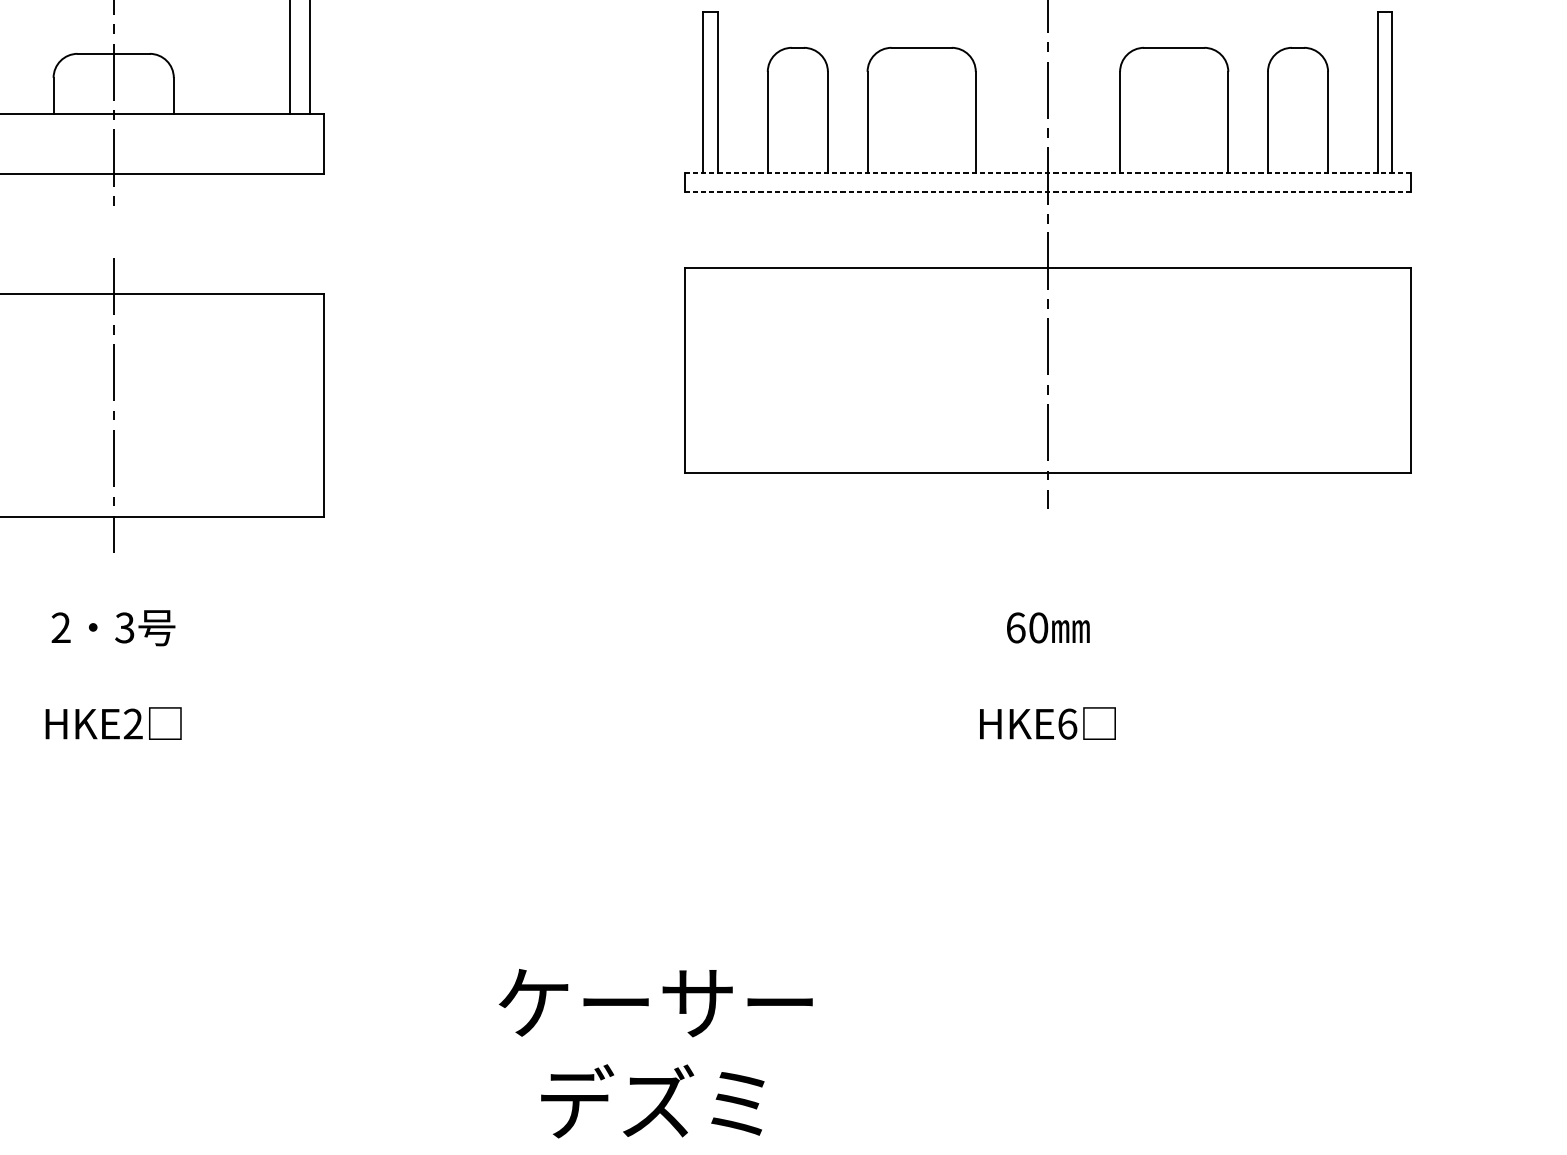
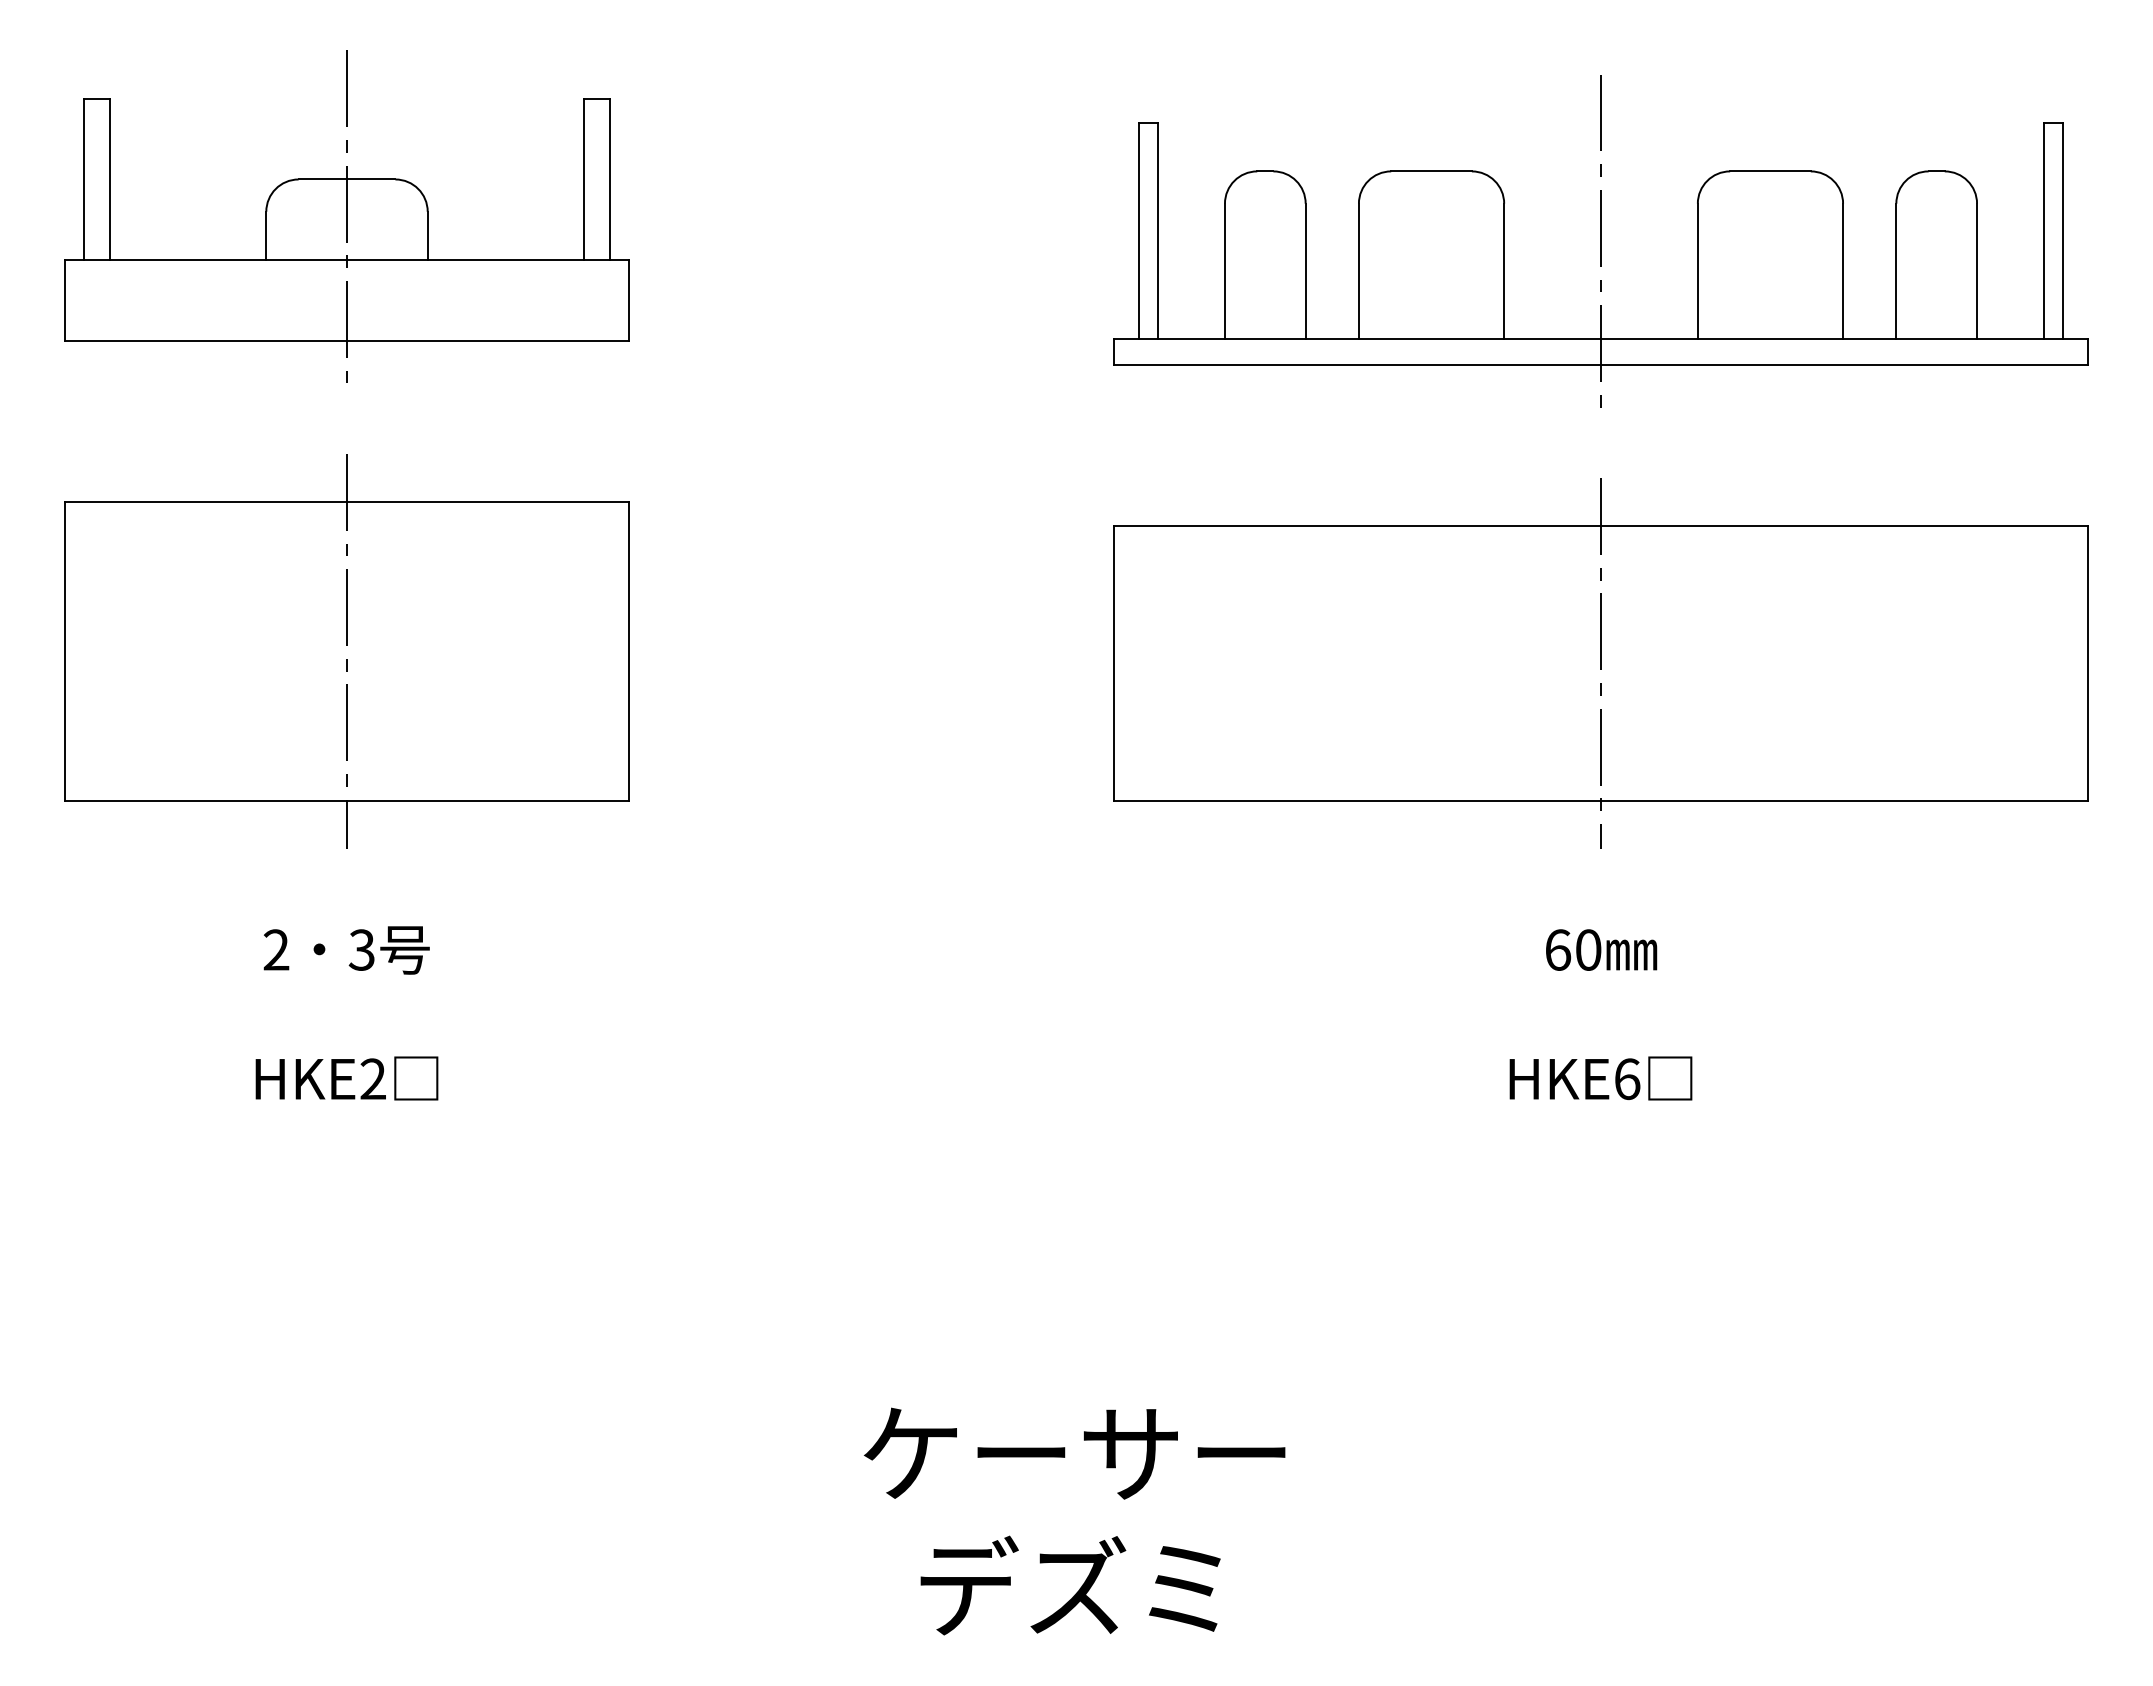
line: (1047, 173) -> (1600, 339), dashed -> solid
line: (1047, 192) -> (1600, 365), dashed -> solid
part: (1047, 370) -> (1600, 663), moved

